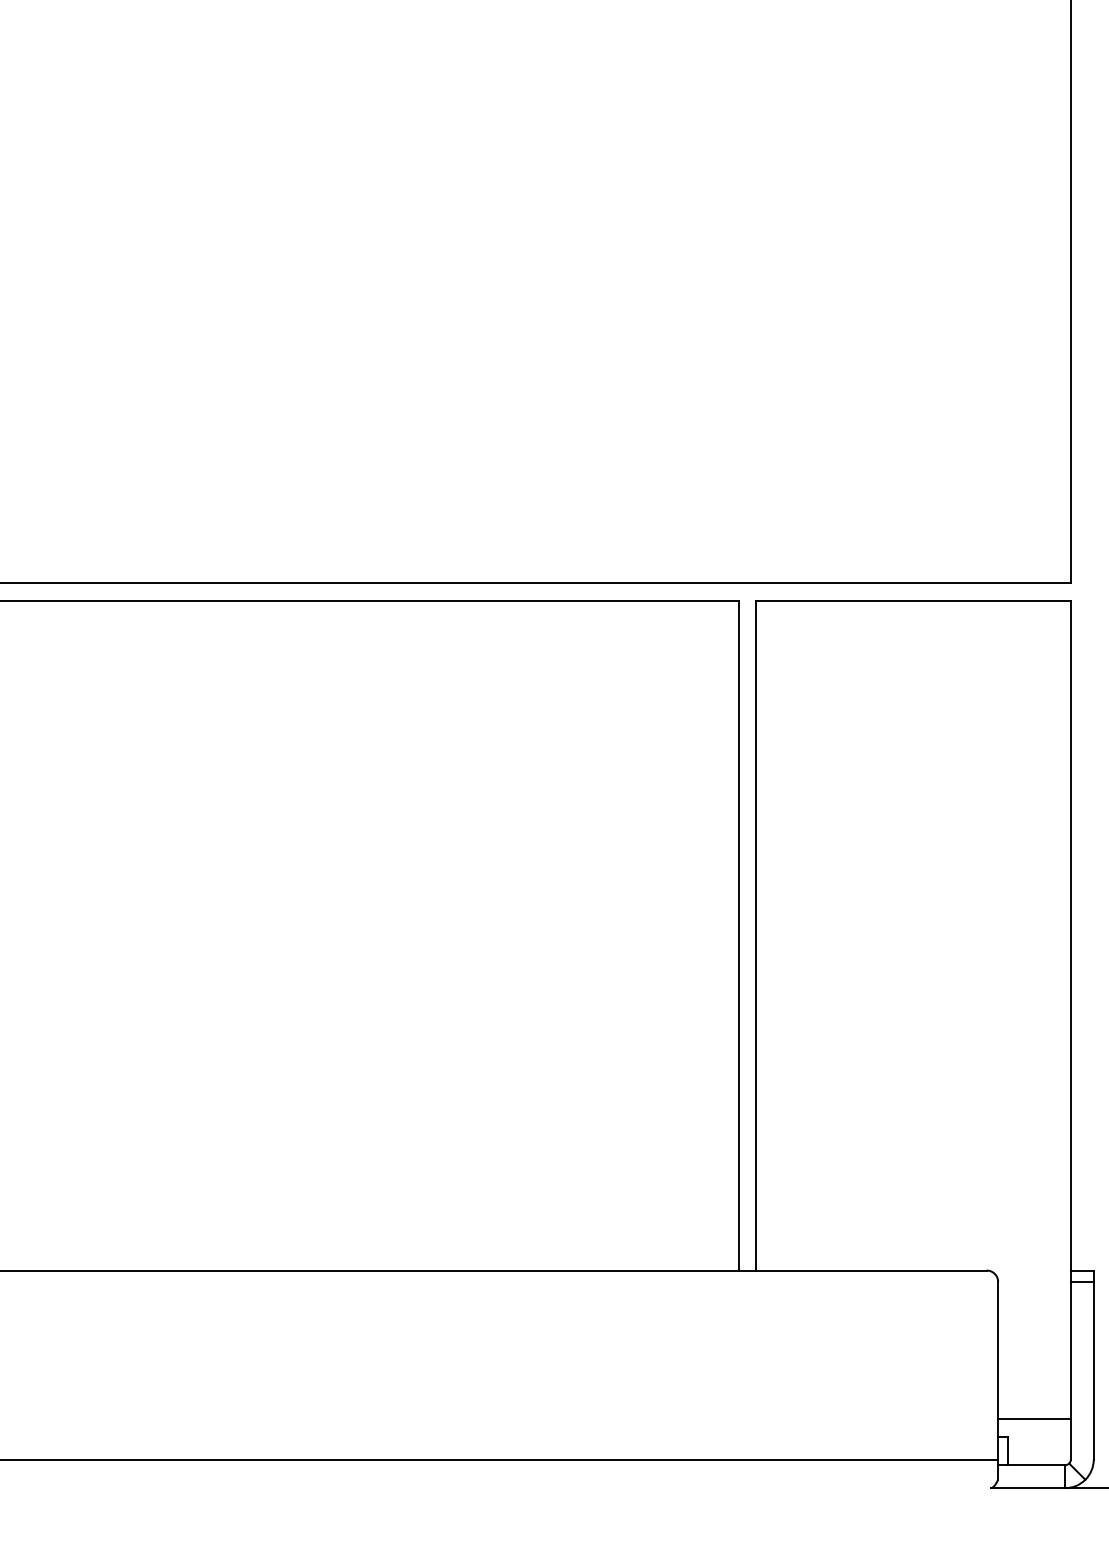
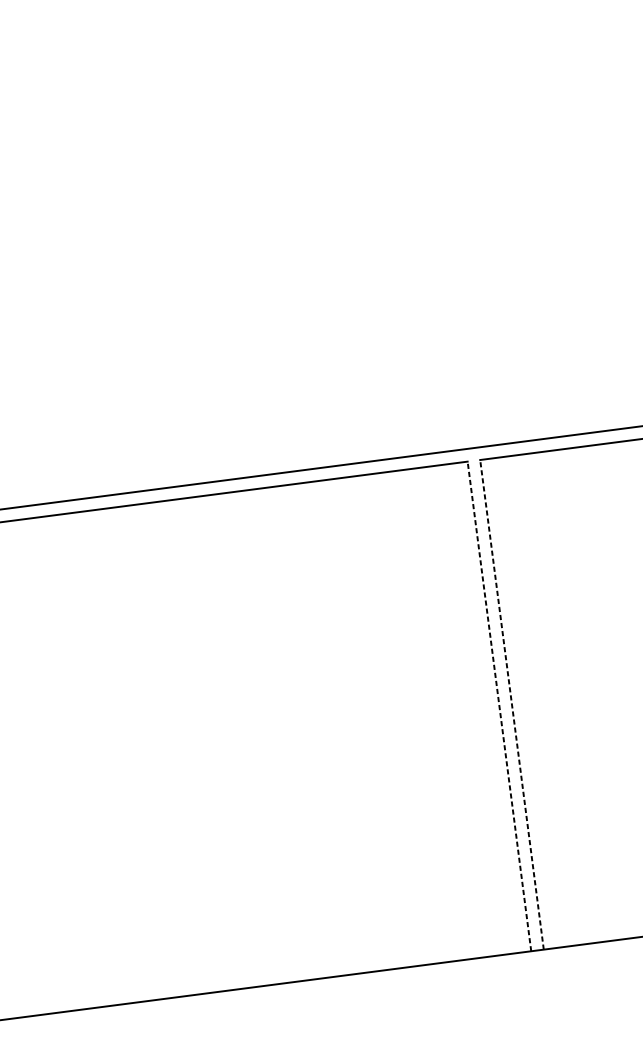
line: (738, 935) -> (499, 706), solid -> dashed
line: (755, 935) -> (511, 704), solid -> dashed

